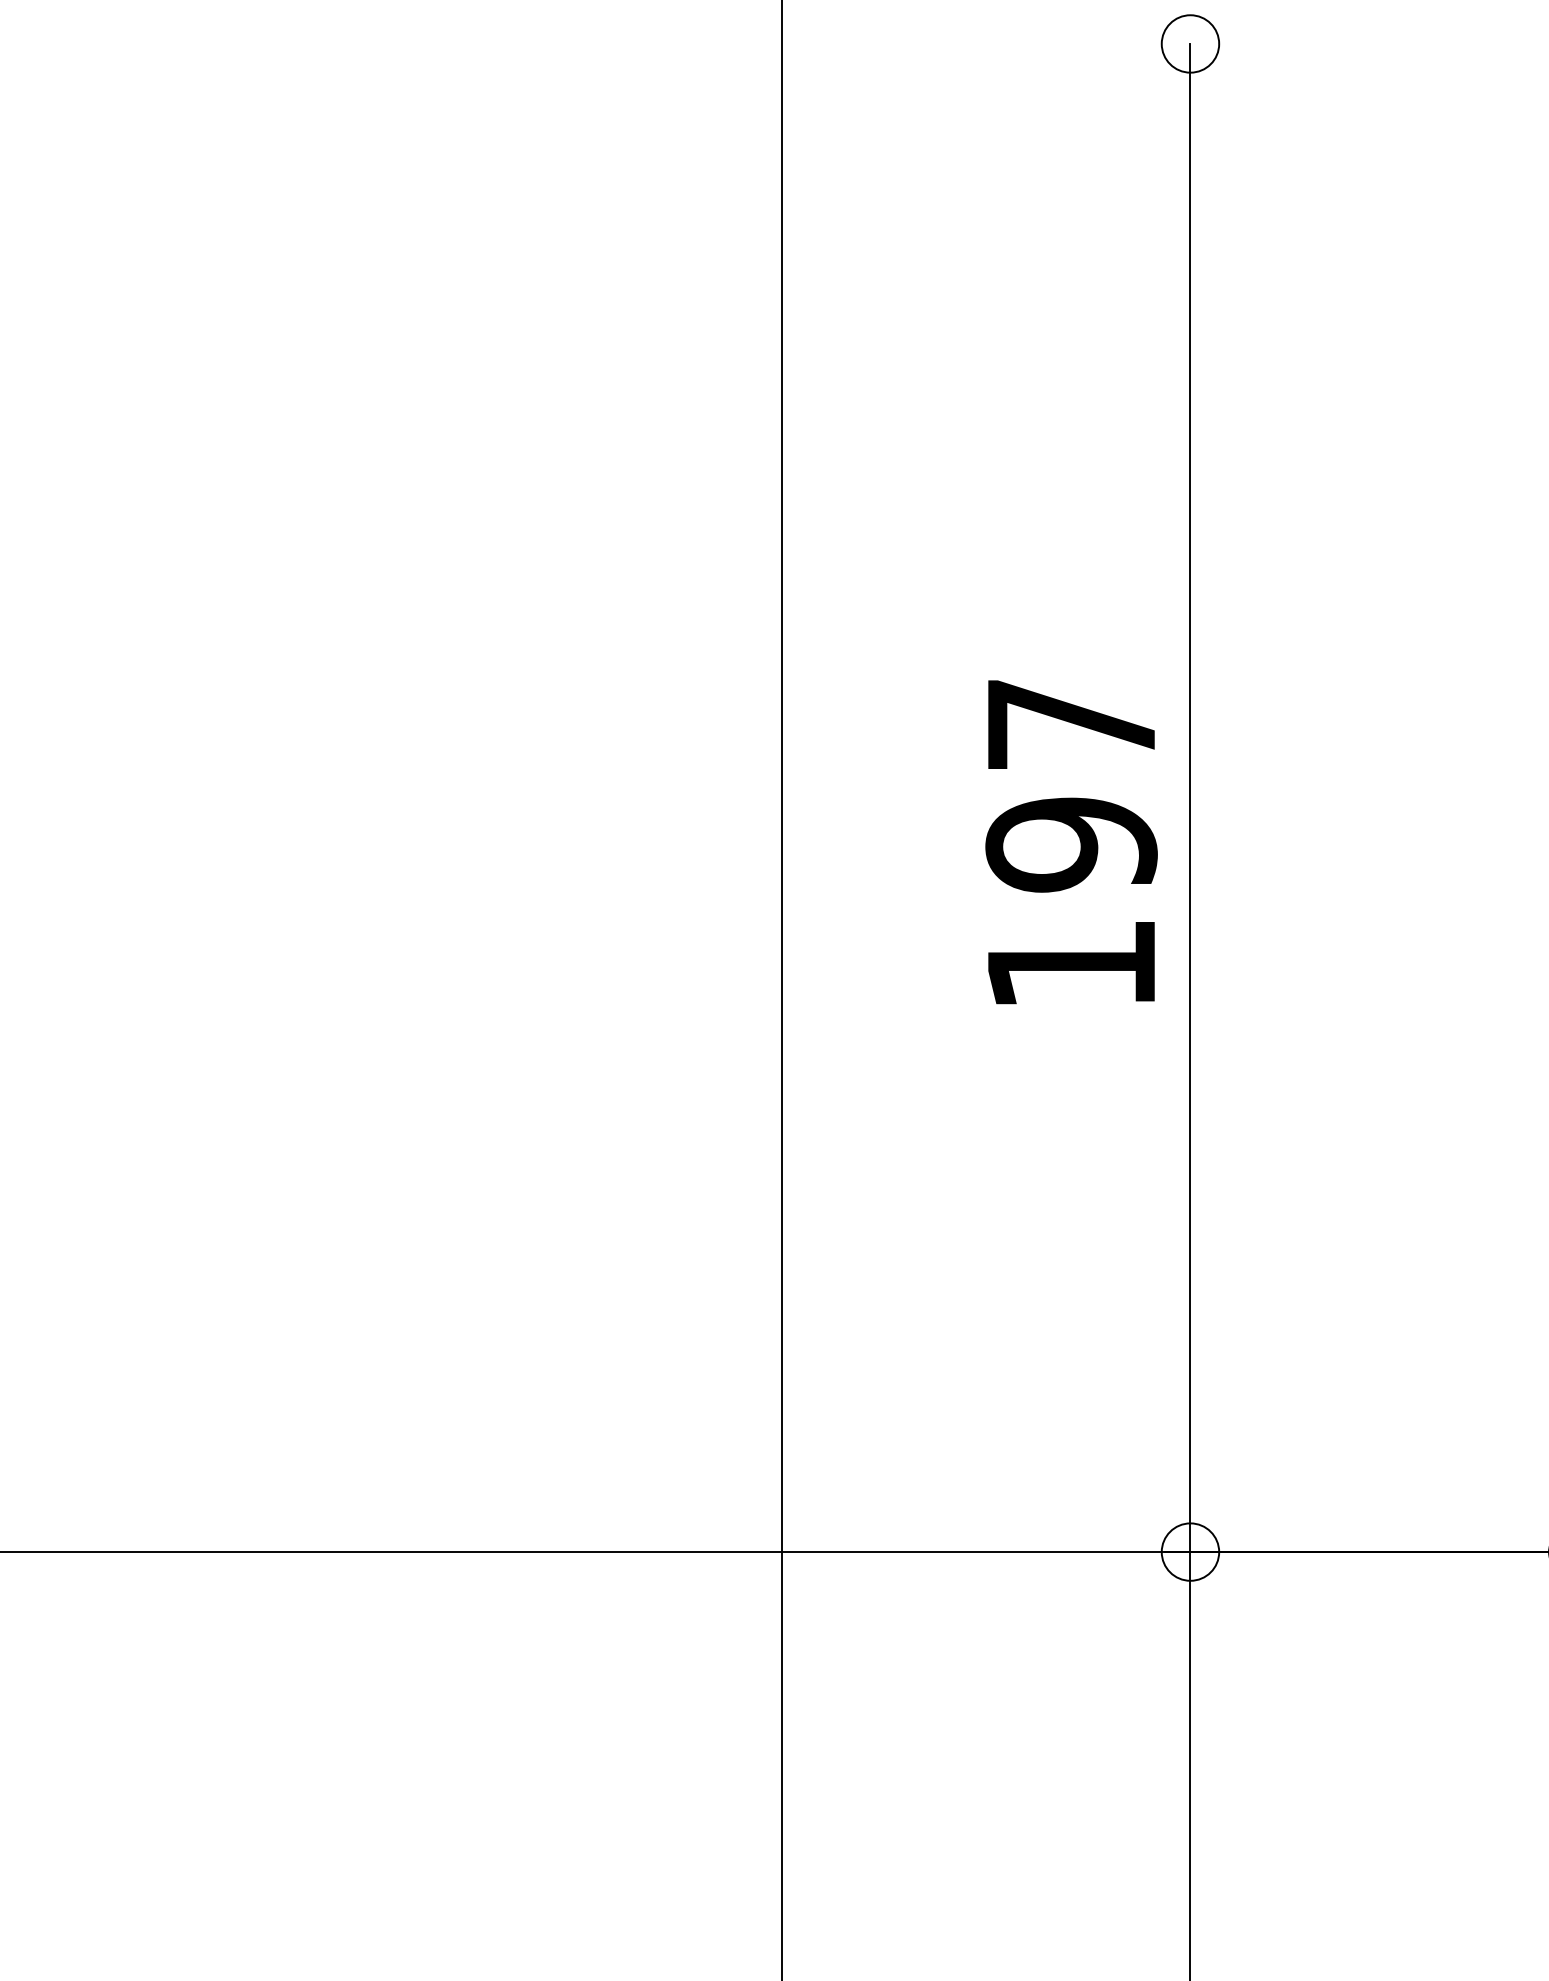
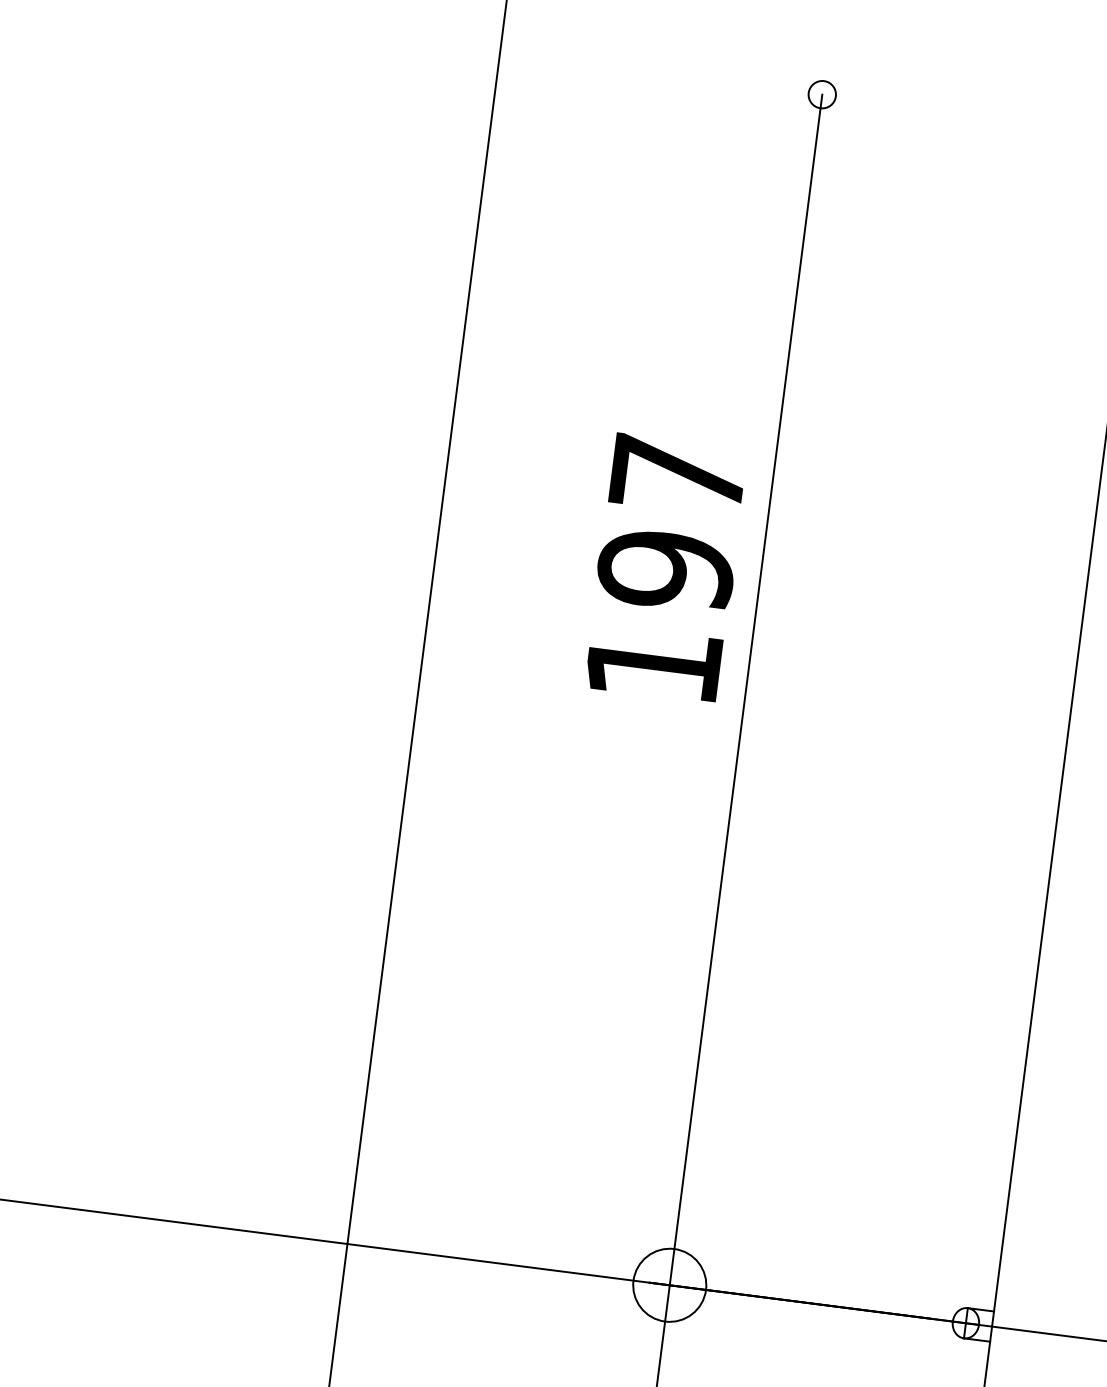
circle: (1190, 43) -> (822, 94), size x0.6
text: (1071, 842) -> (666, 568), moved
circle: (1190, 1551) -> (669, 1284), size x1.6

